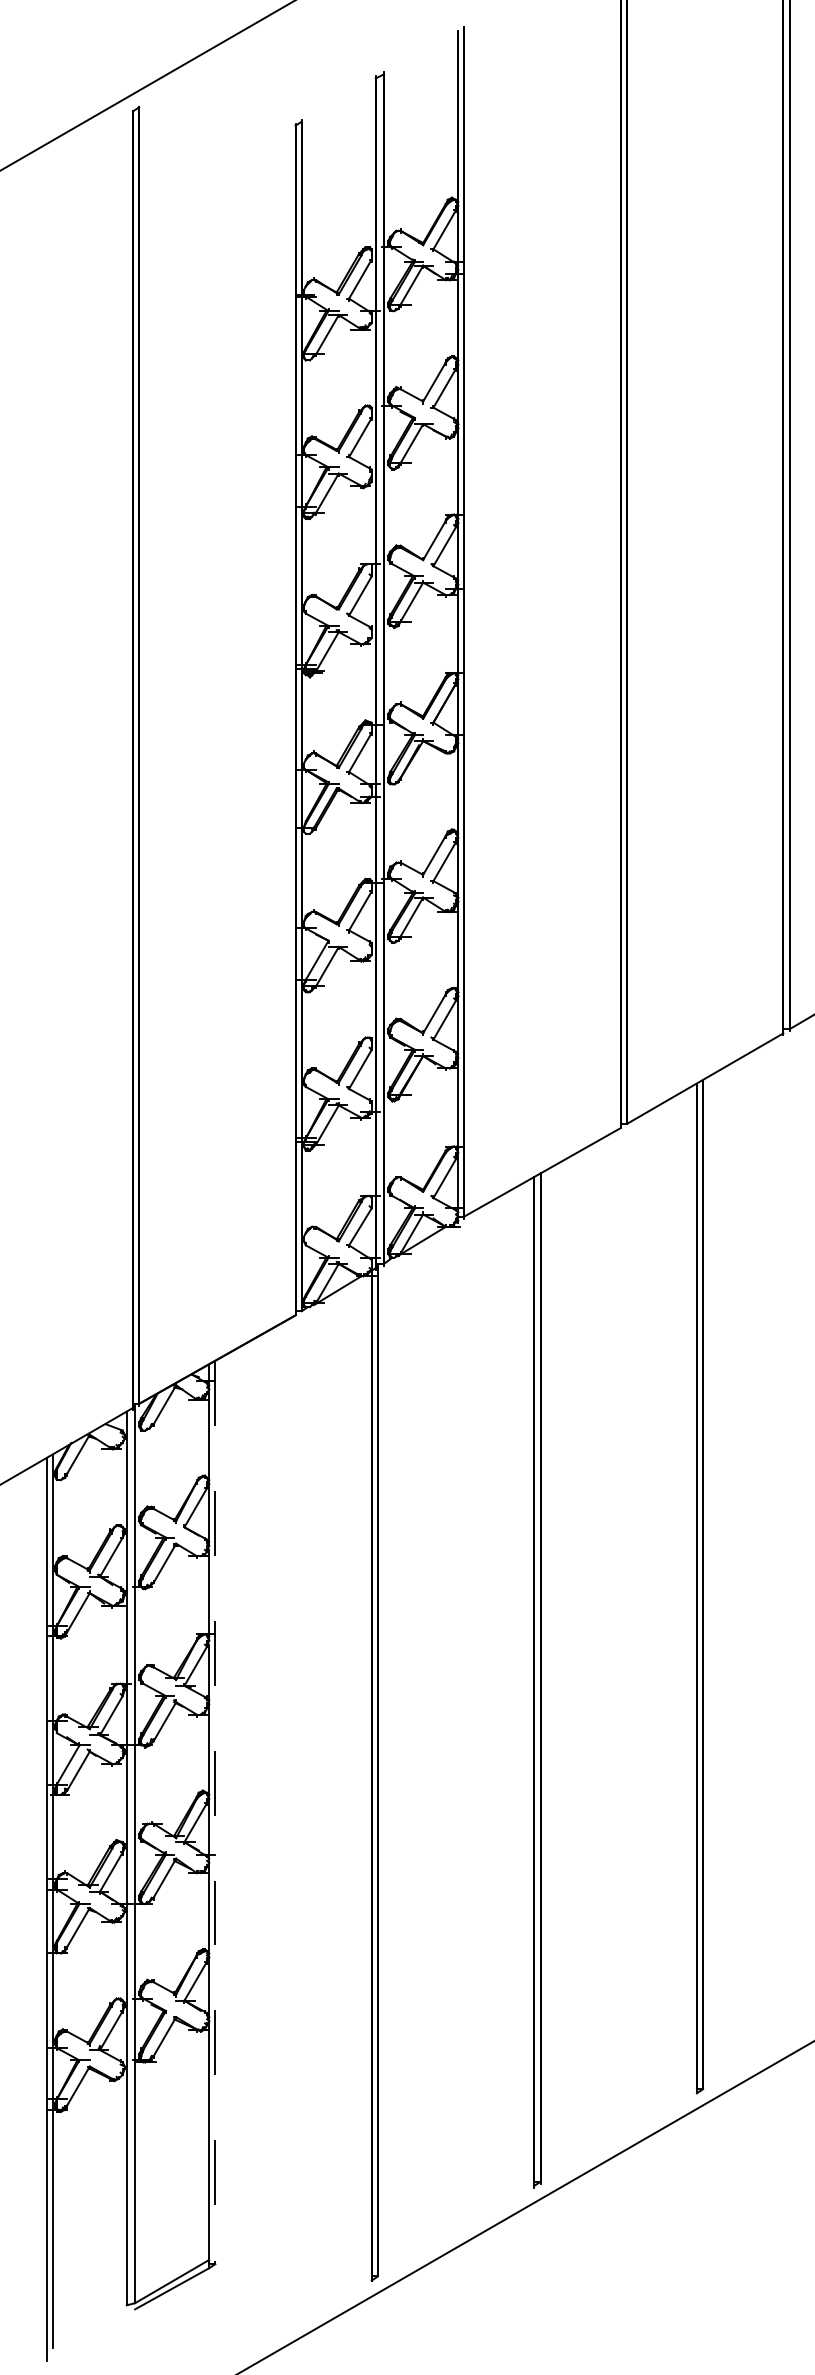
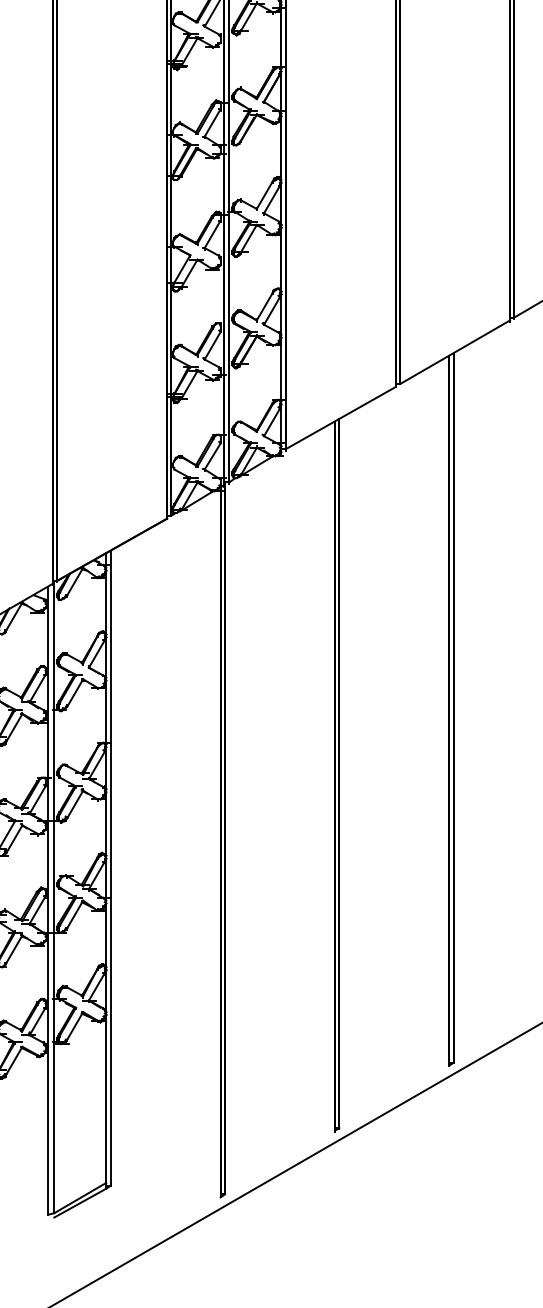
line: (215, 1812) -> (110, 868), dashed -> solid

